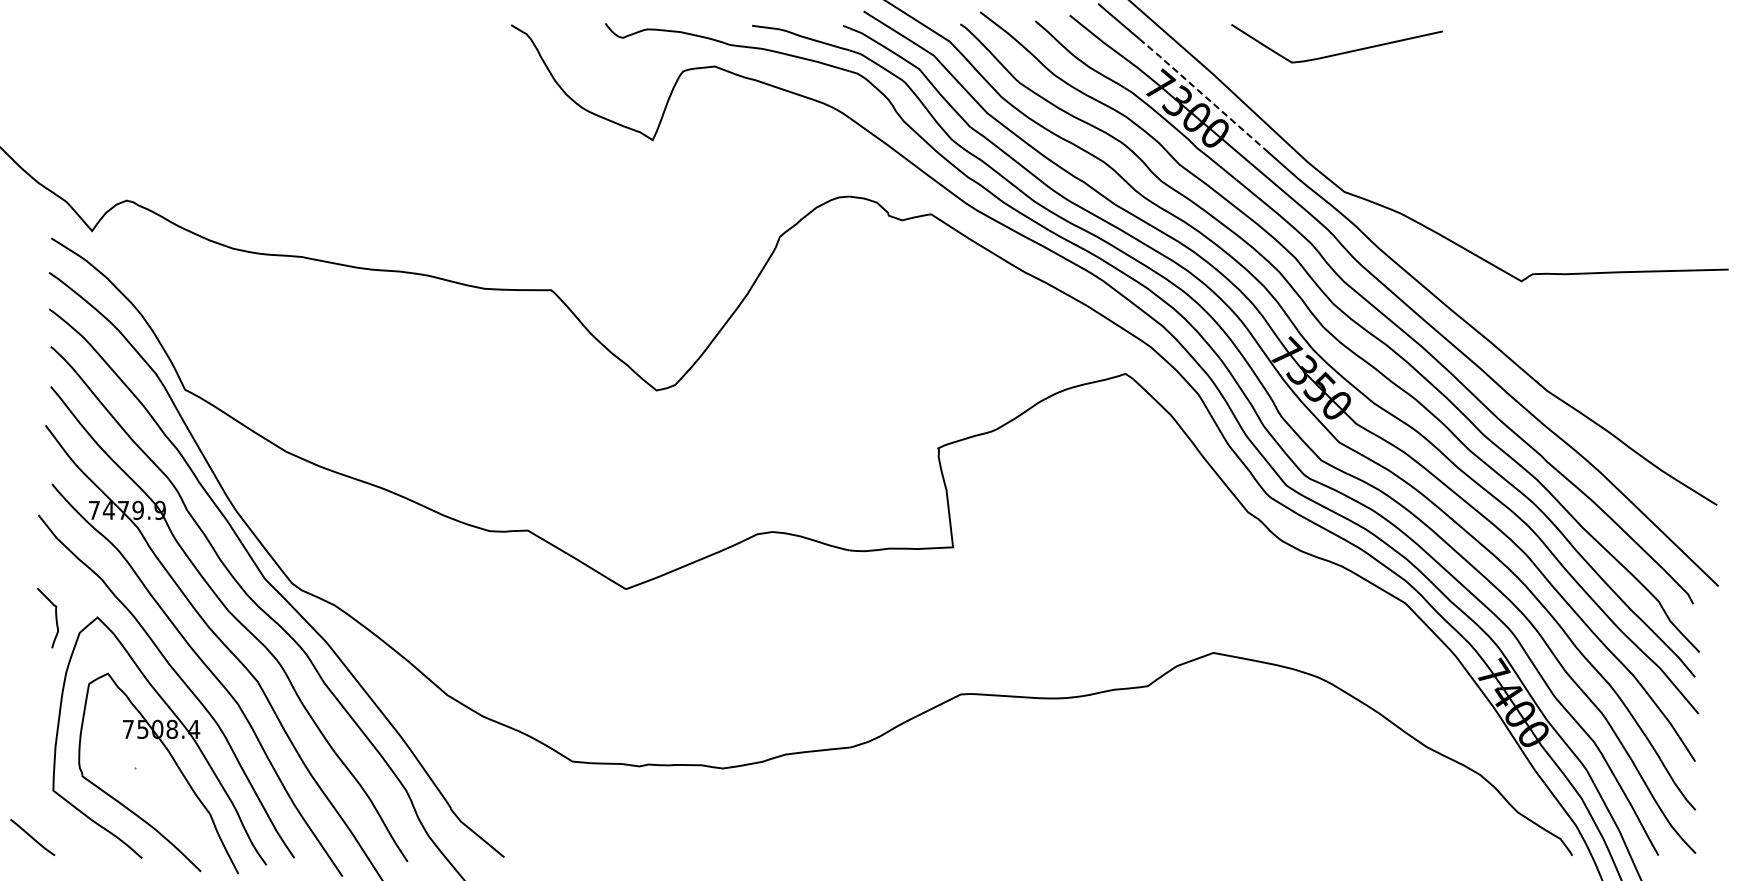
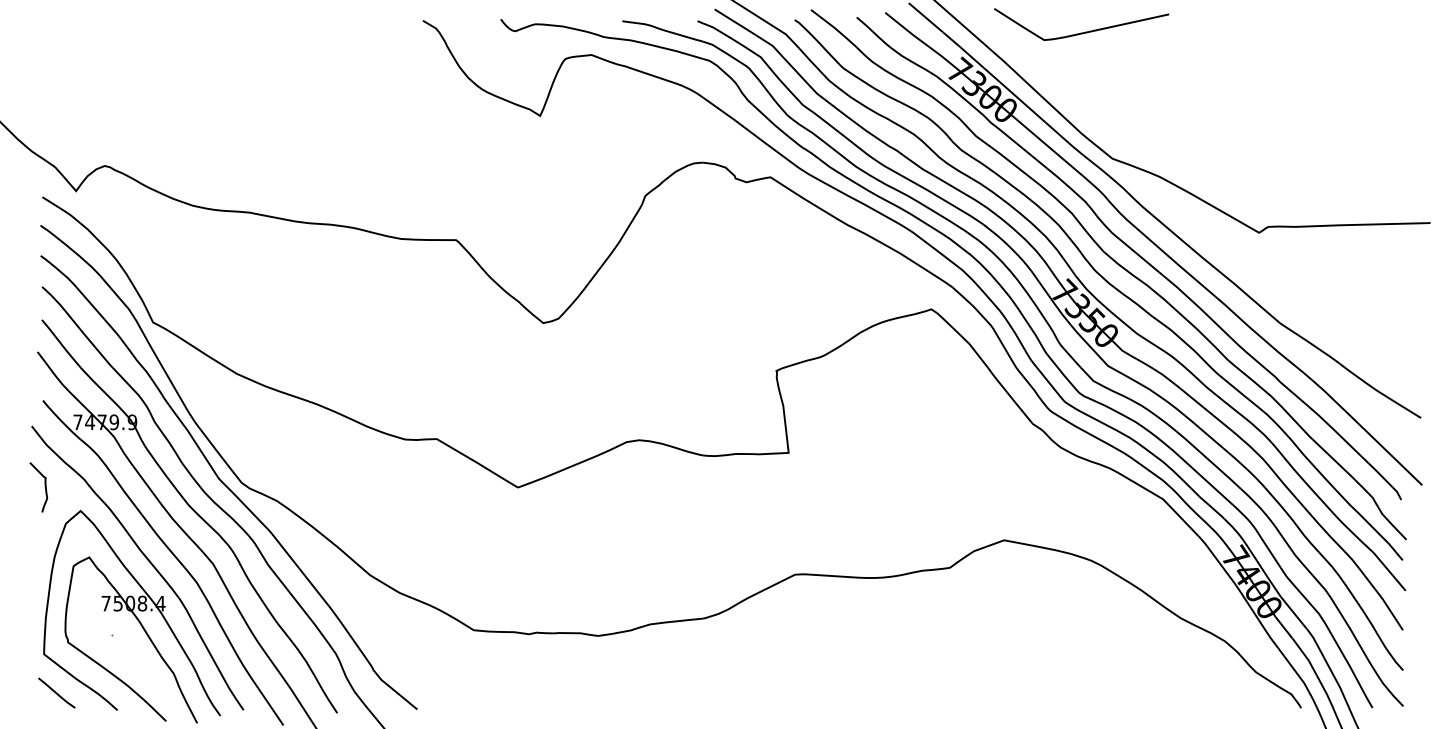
curve: (1340, 52) -> (1084, 31), moved
line: (1201, 93) -> (994, 77), dashed -> solid
curve: (55, 618) -> (45, 487), moved
line: (32, 837) -> (56, 693), moved

